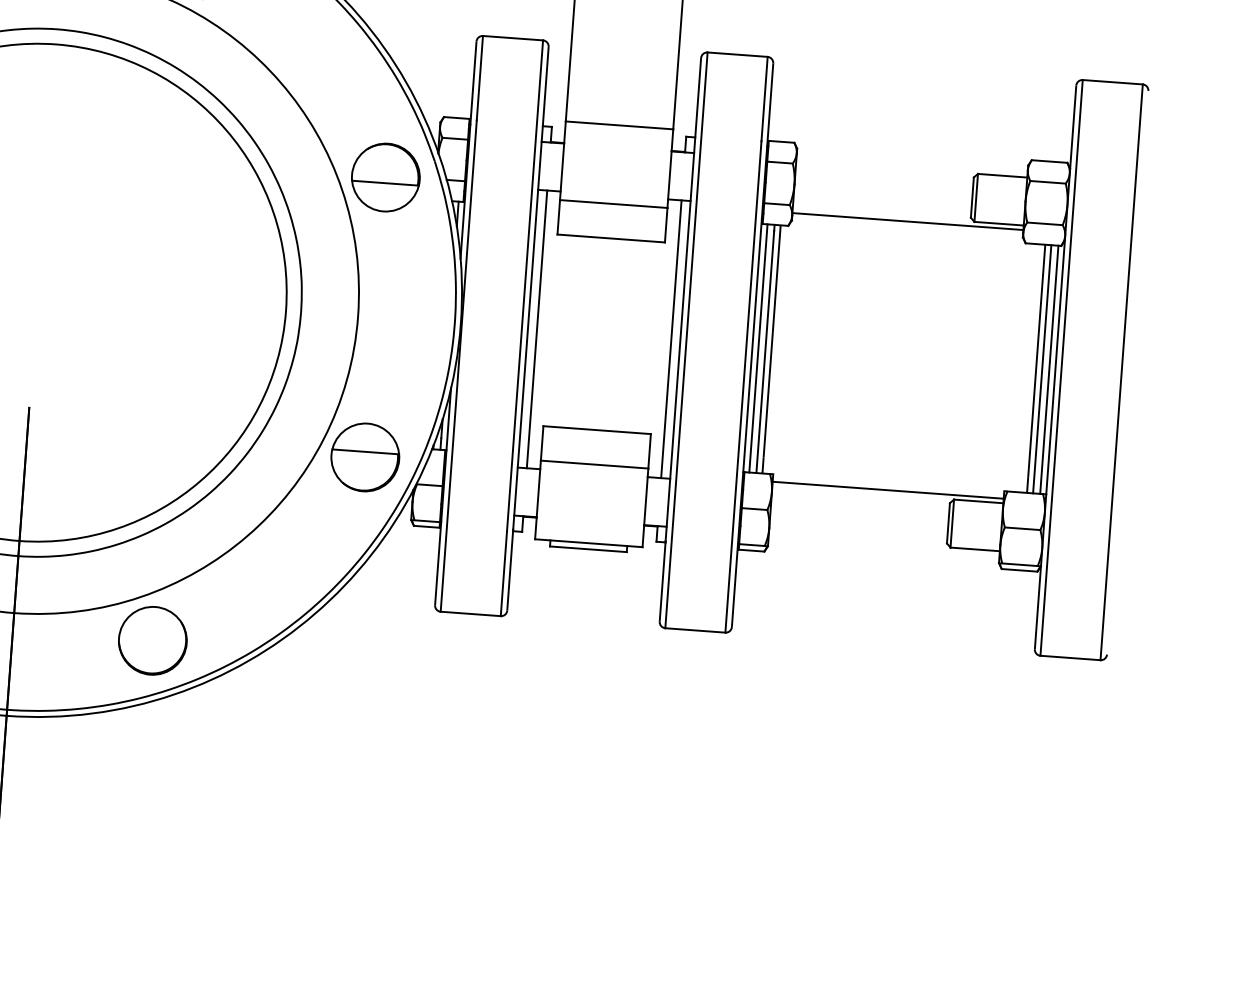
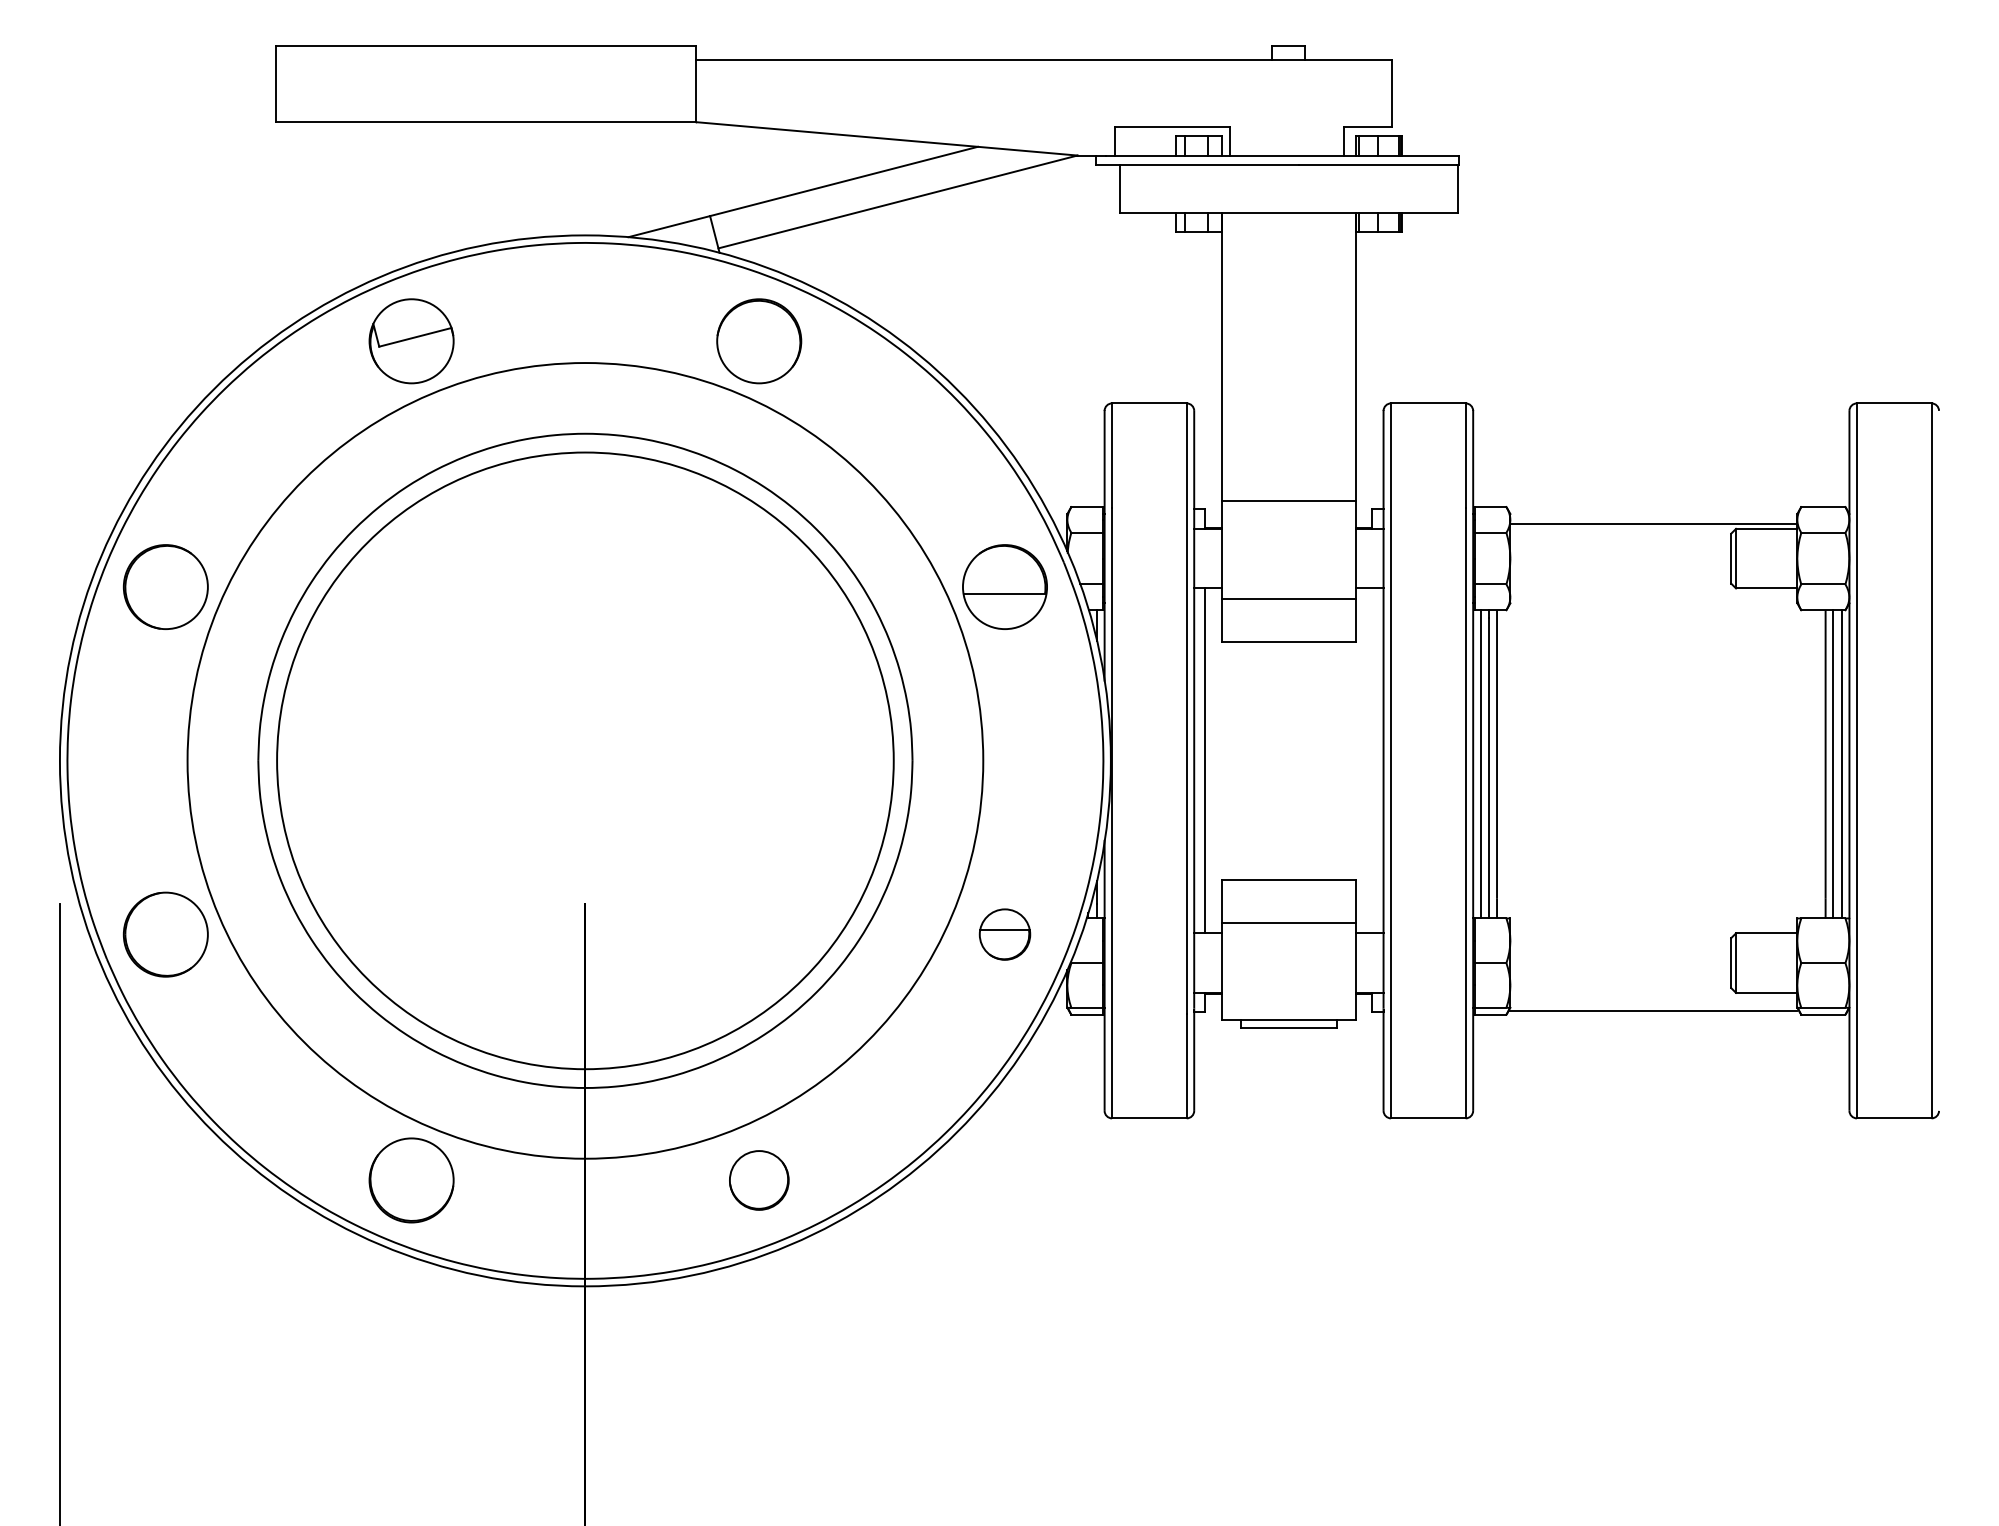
line: (907, 221) -> (1653, 524), moved
line: (671, 338) -> (1372, 760), removed
part: (364, 457) -> (1004, 934), size x0.6
line: (887, 490) -> (1653, 1010), moved
part: (153, 640) -> (759, 1180), size x0.7

